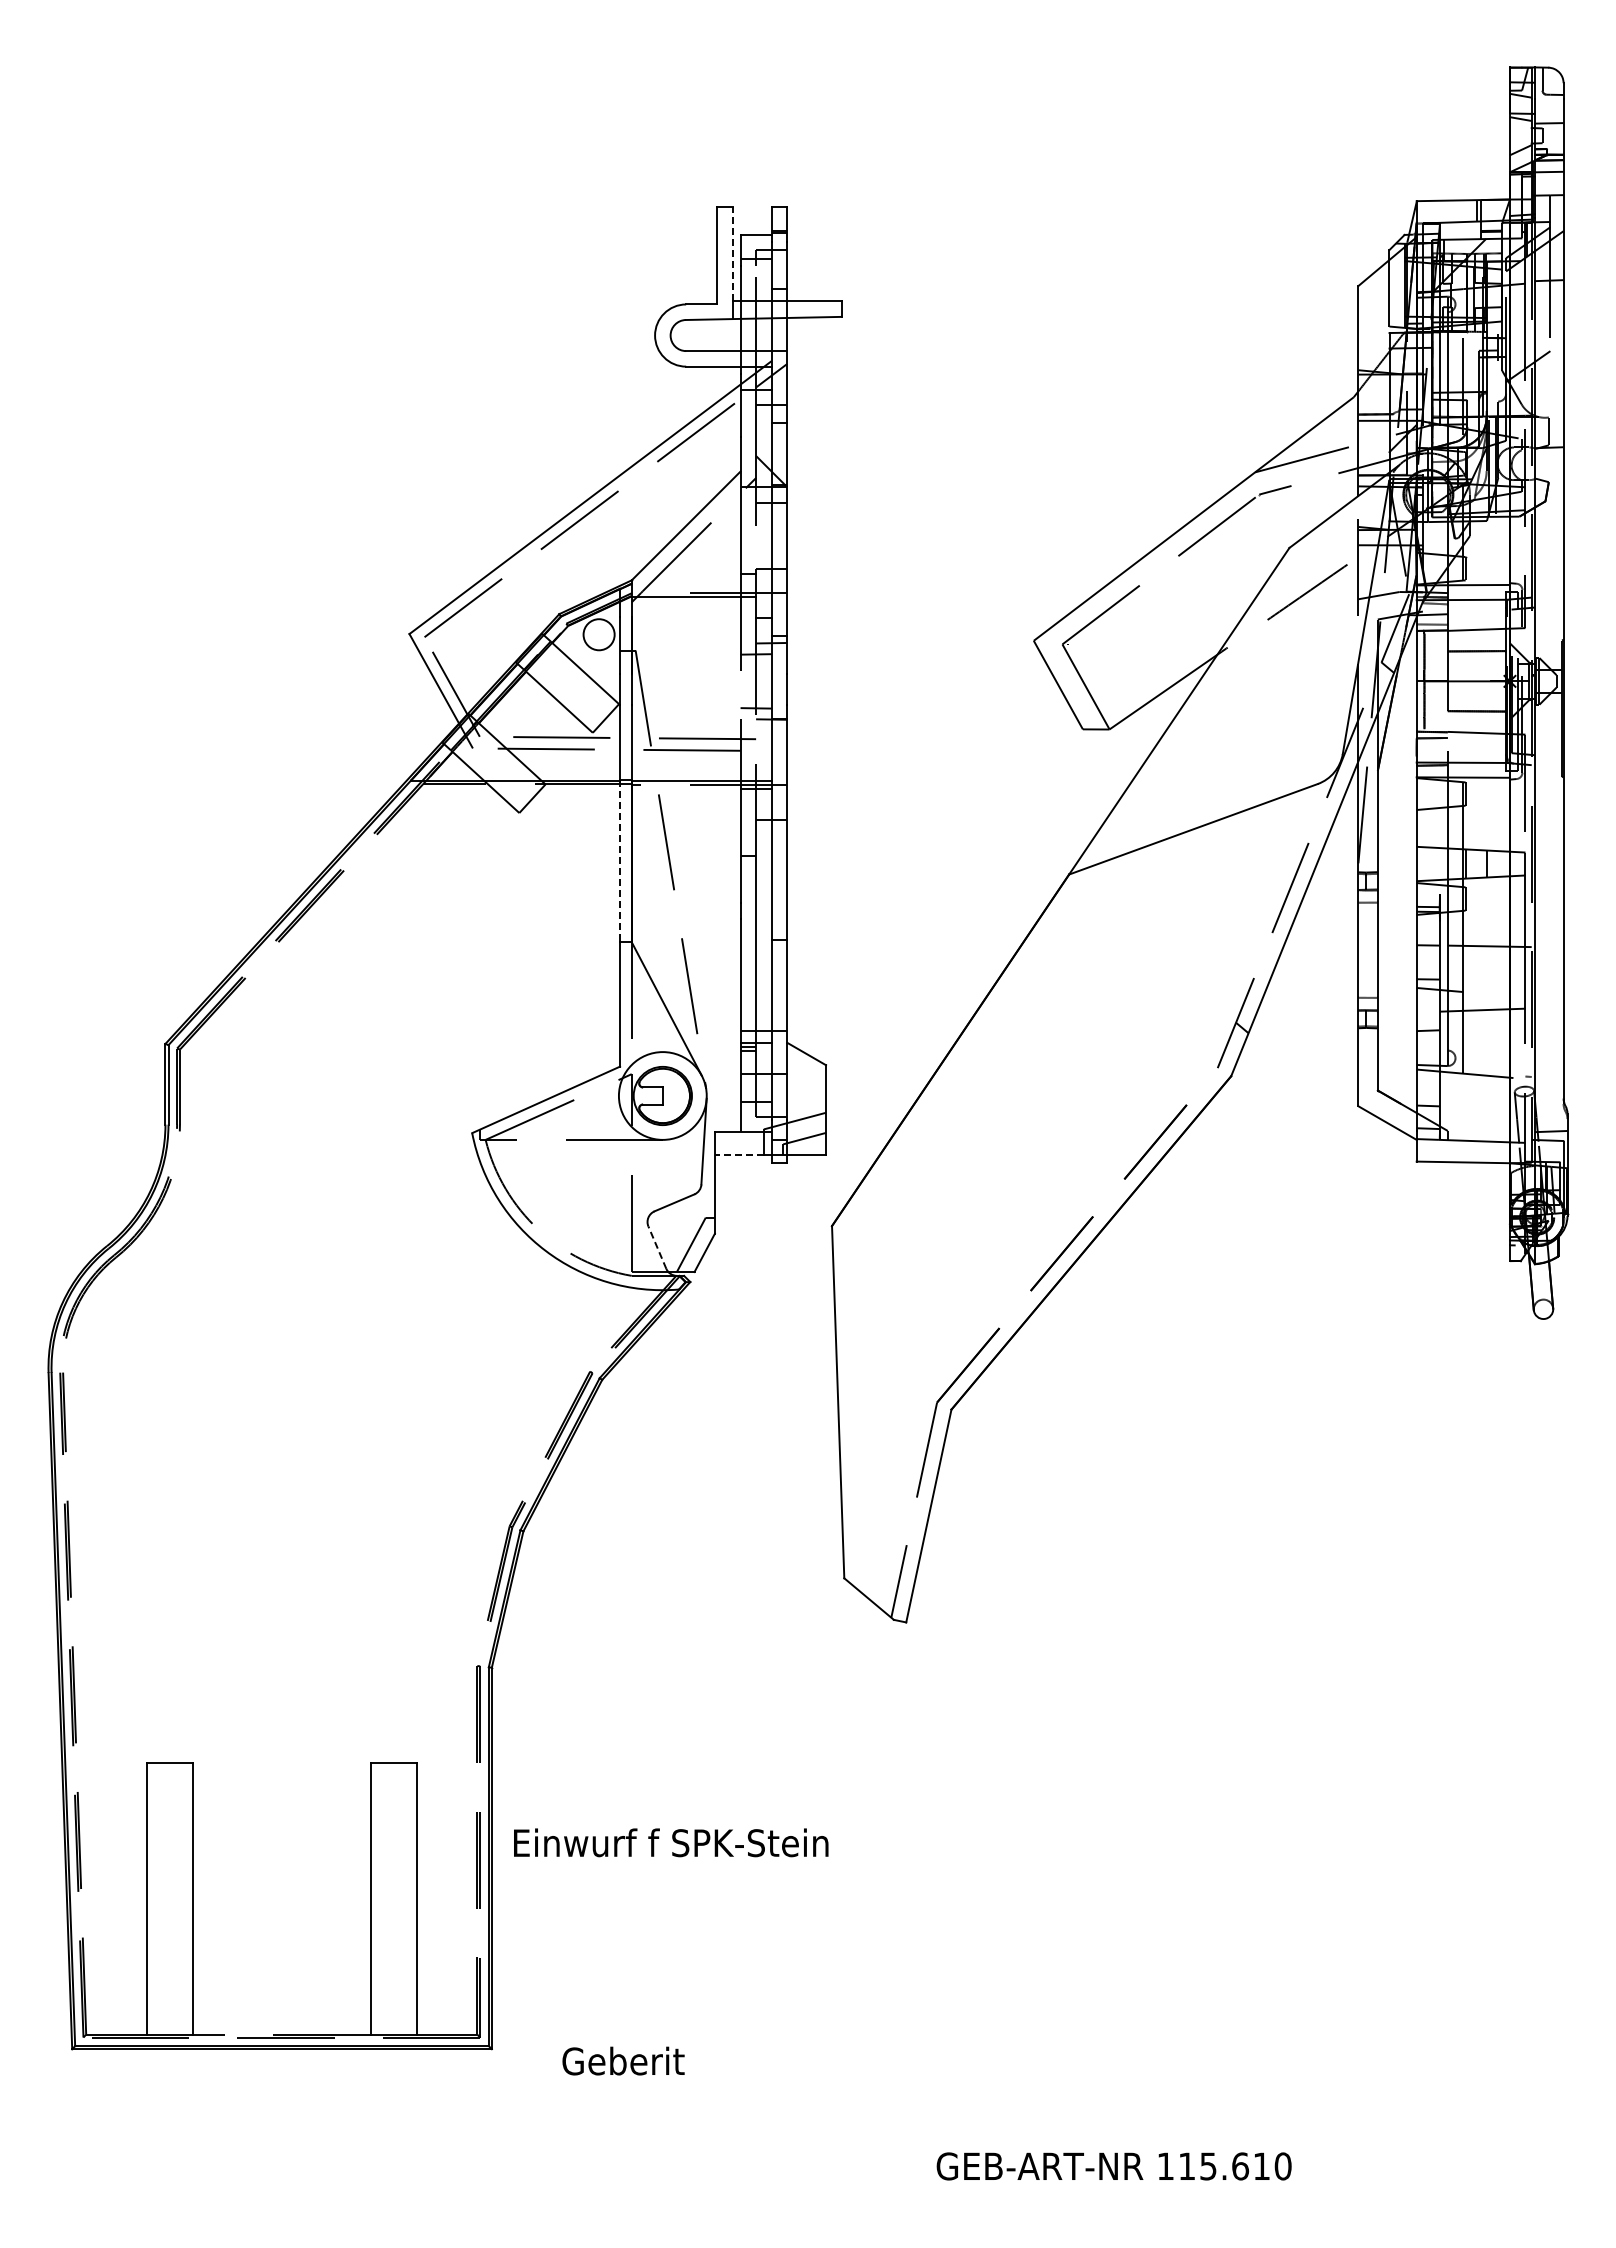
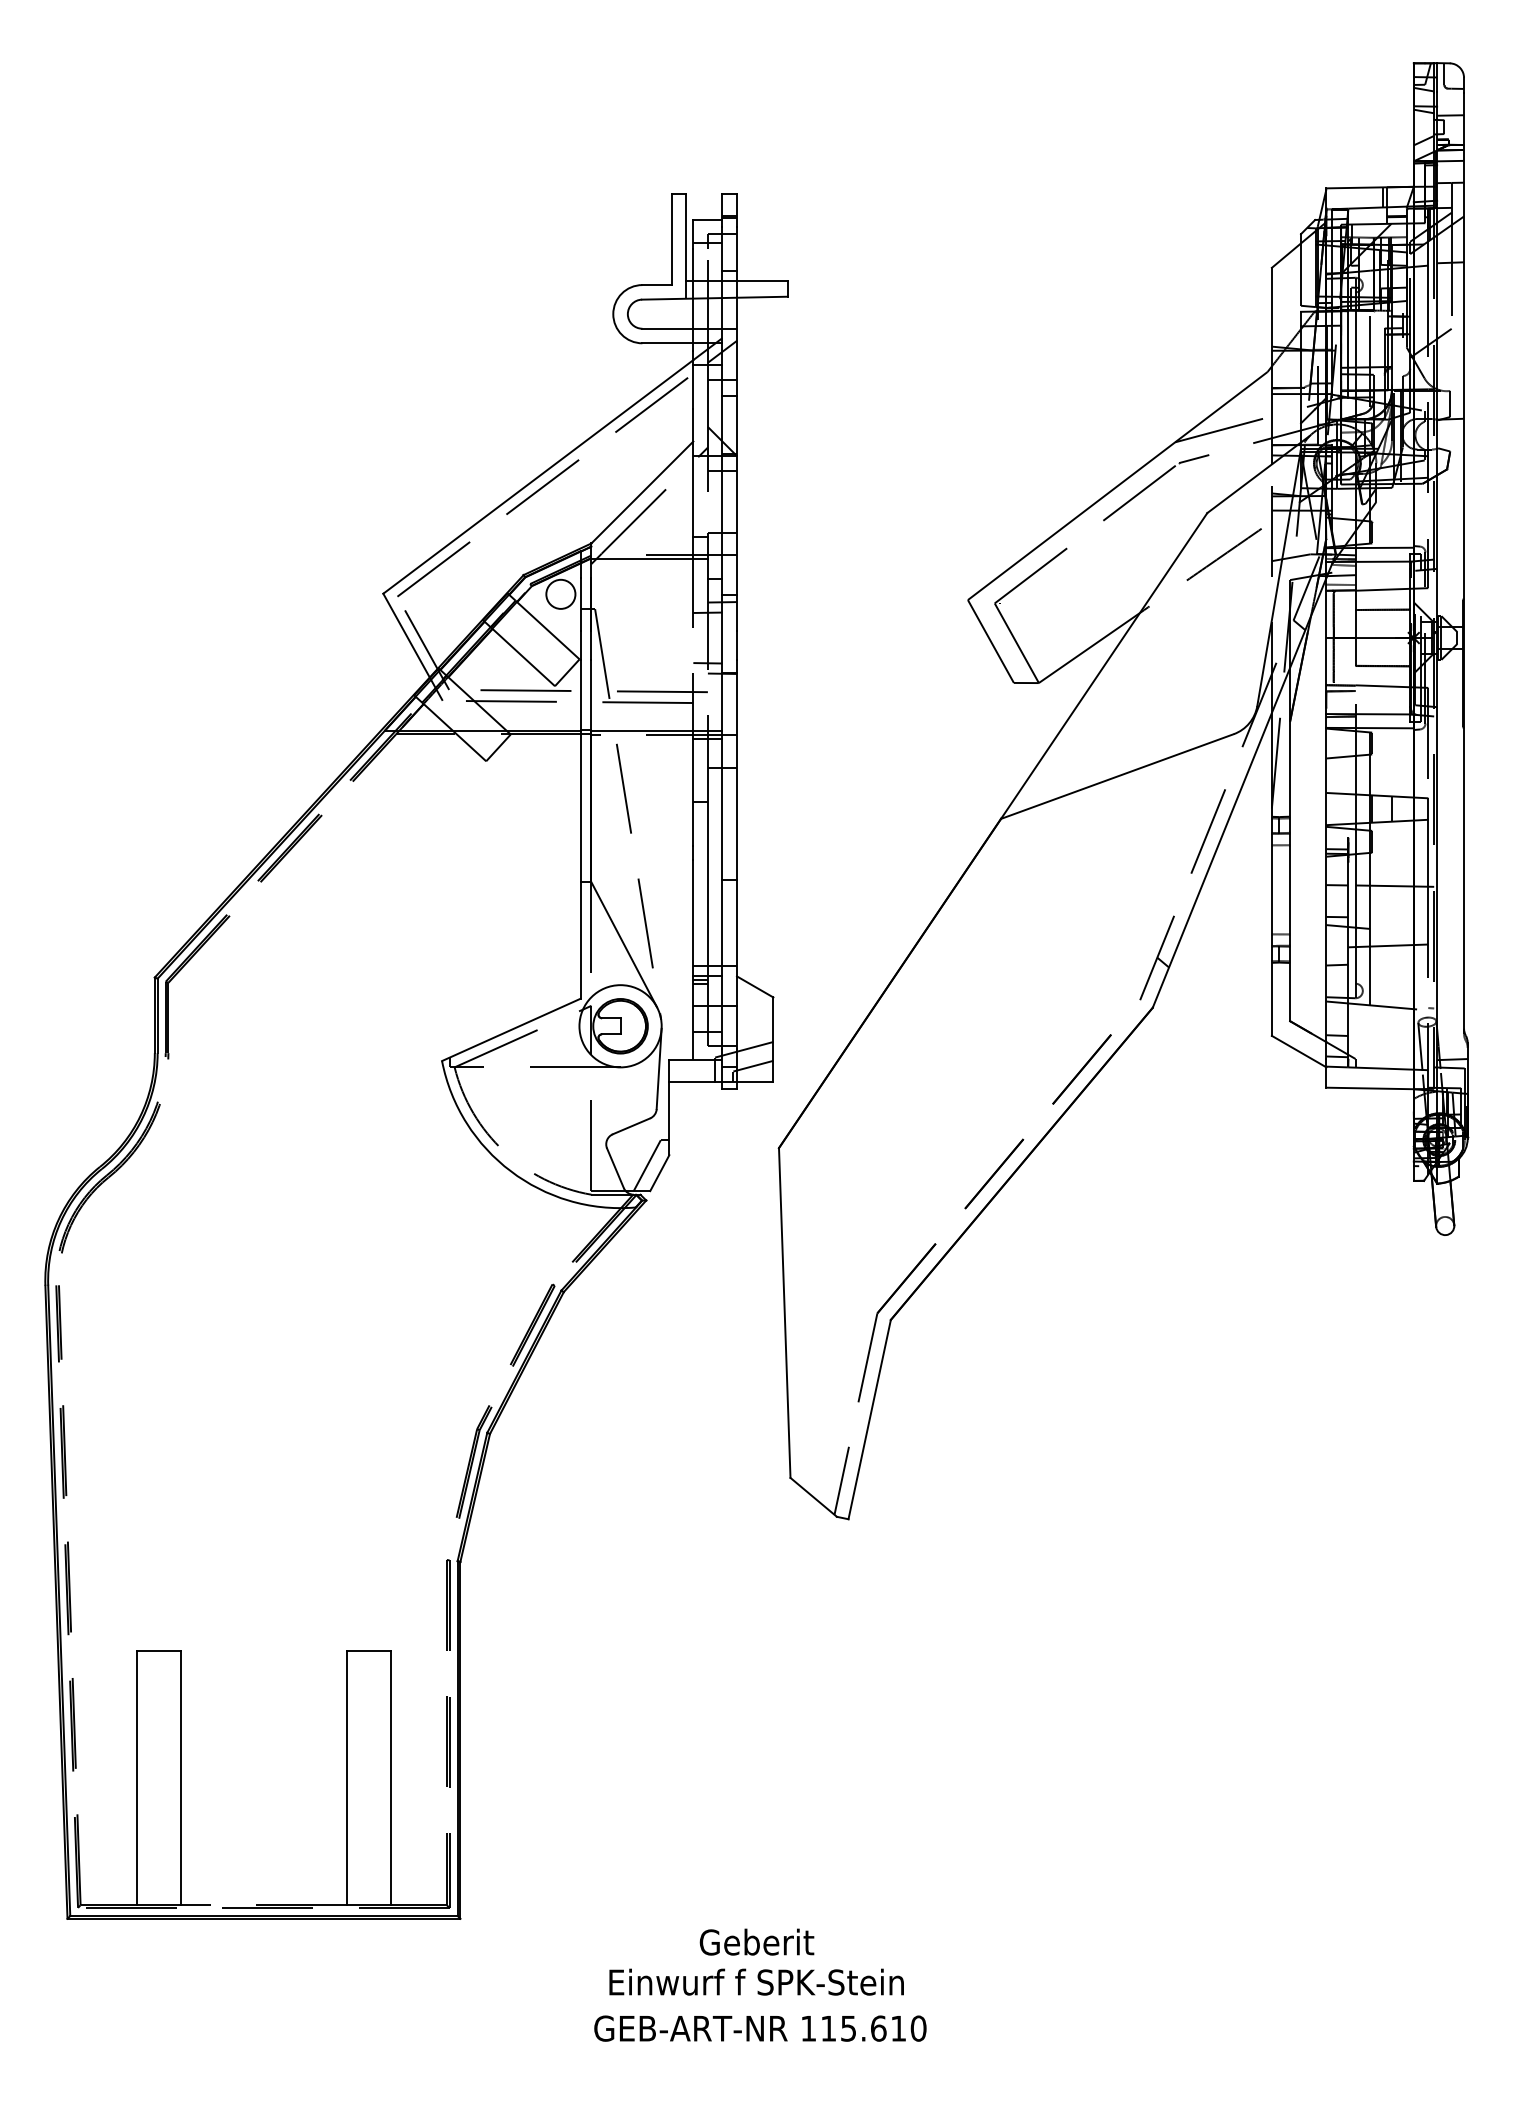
line: (732, 253) -> (685, 237), dashed -> solid
line: (620, 861) -> (580, 806), dashed -> solid
line: (738, 1155) -> (691, 1081), dashed -> solid
line: (657, 1247) -> (615, 1168), dashed -> solid
text: (671, 1842) -> (756, 1981), moved
text: (623, 2060) -> (756, 1941), moved
text: (1113, 2166) -> (759, 2028), moved

